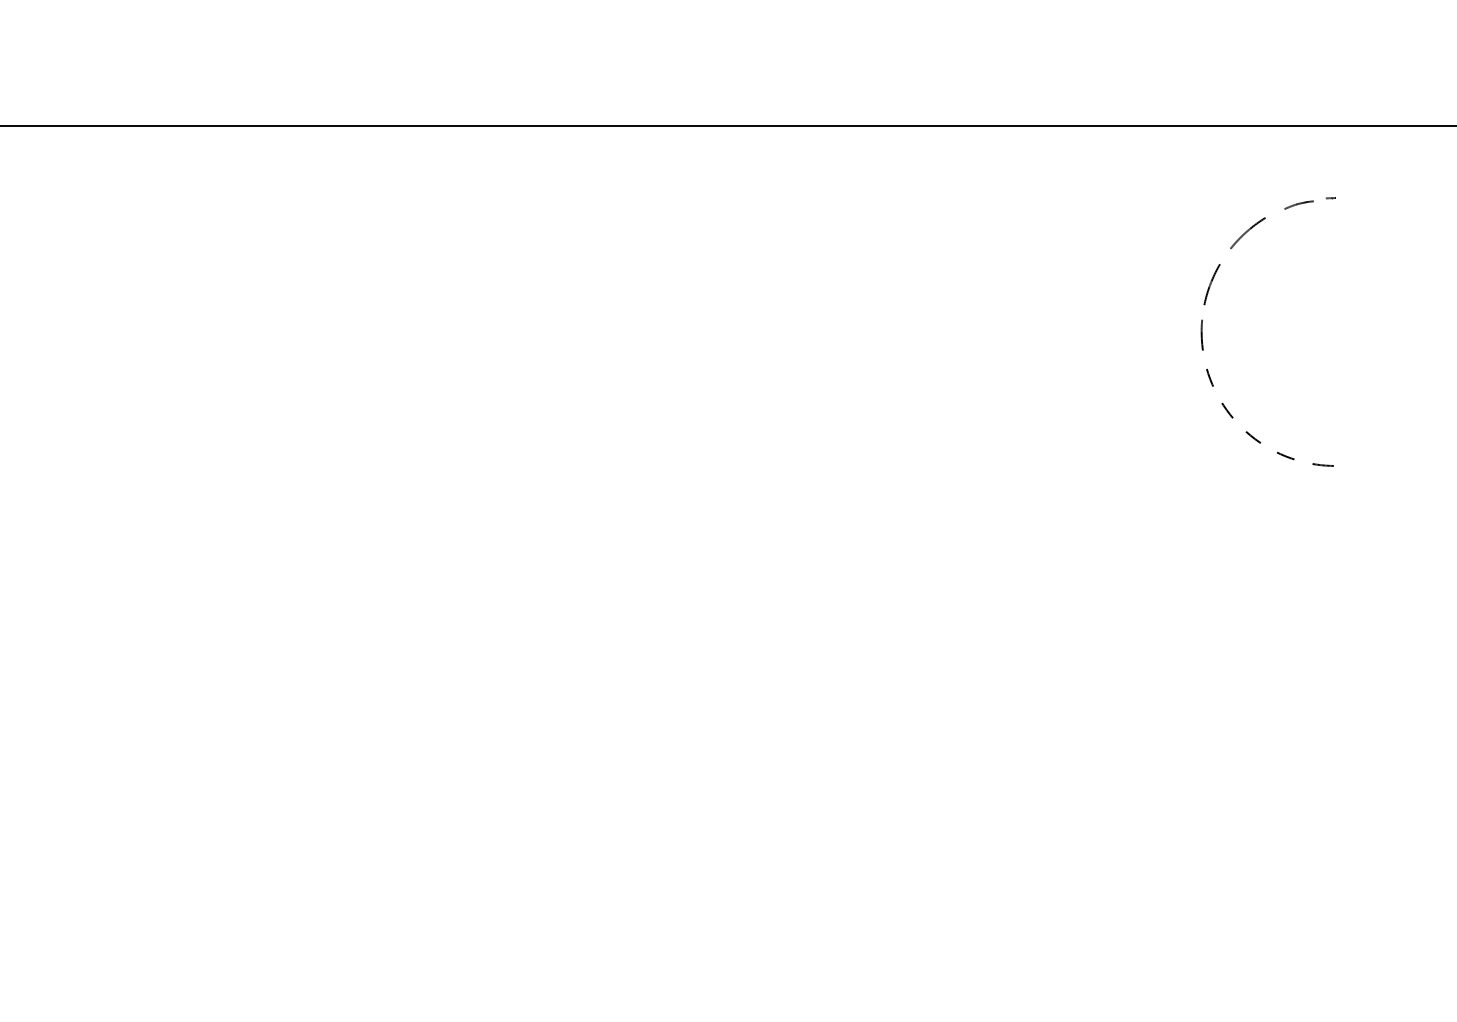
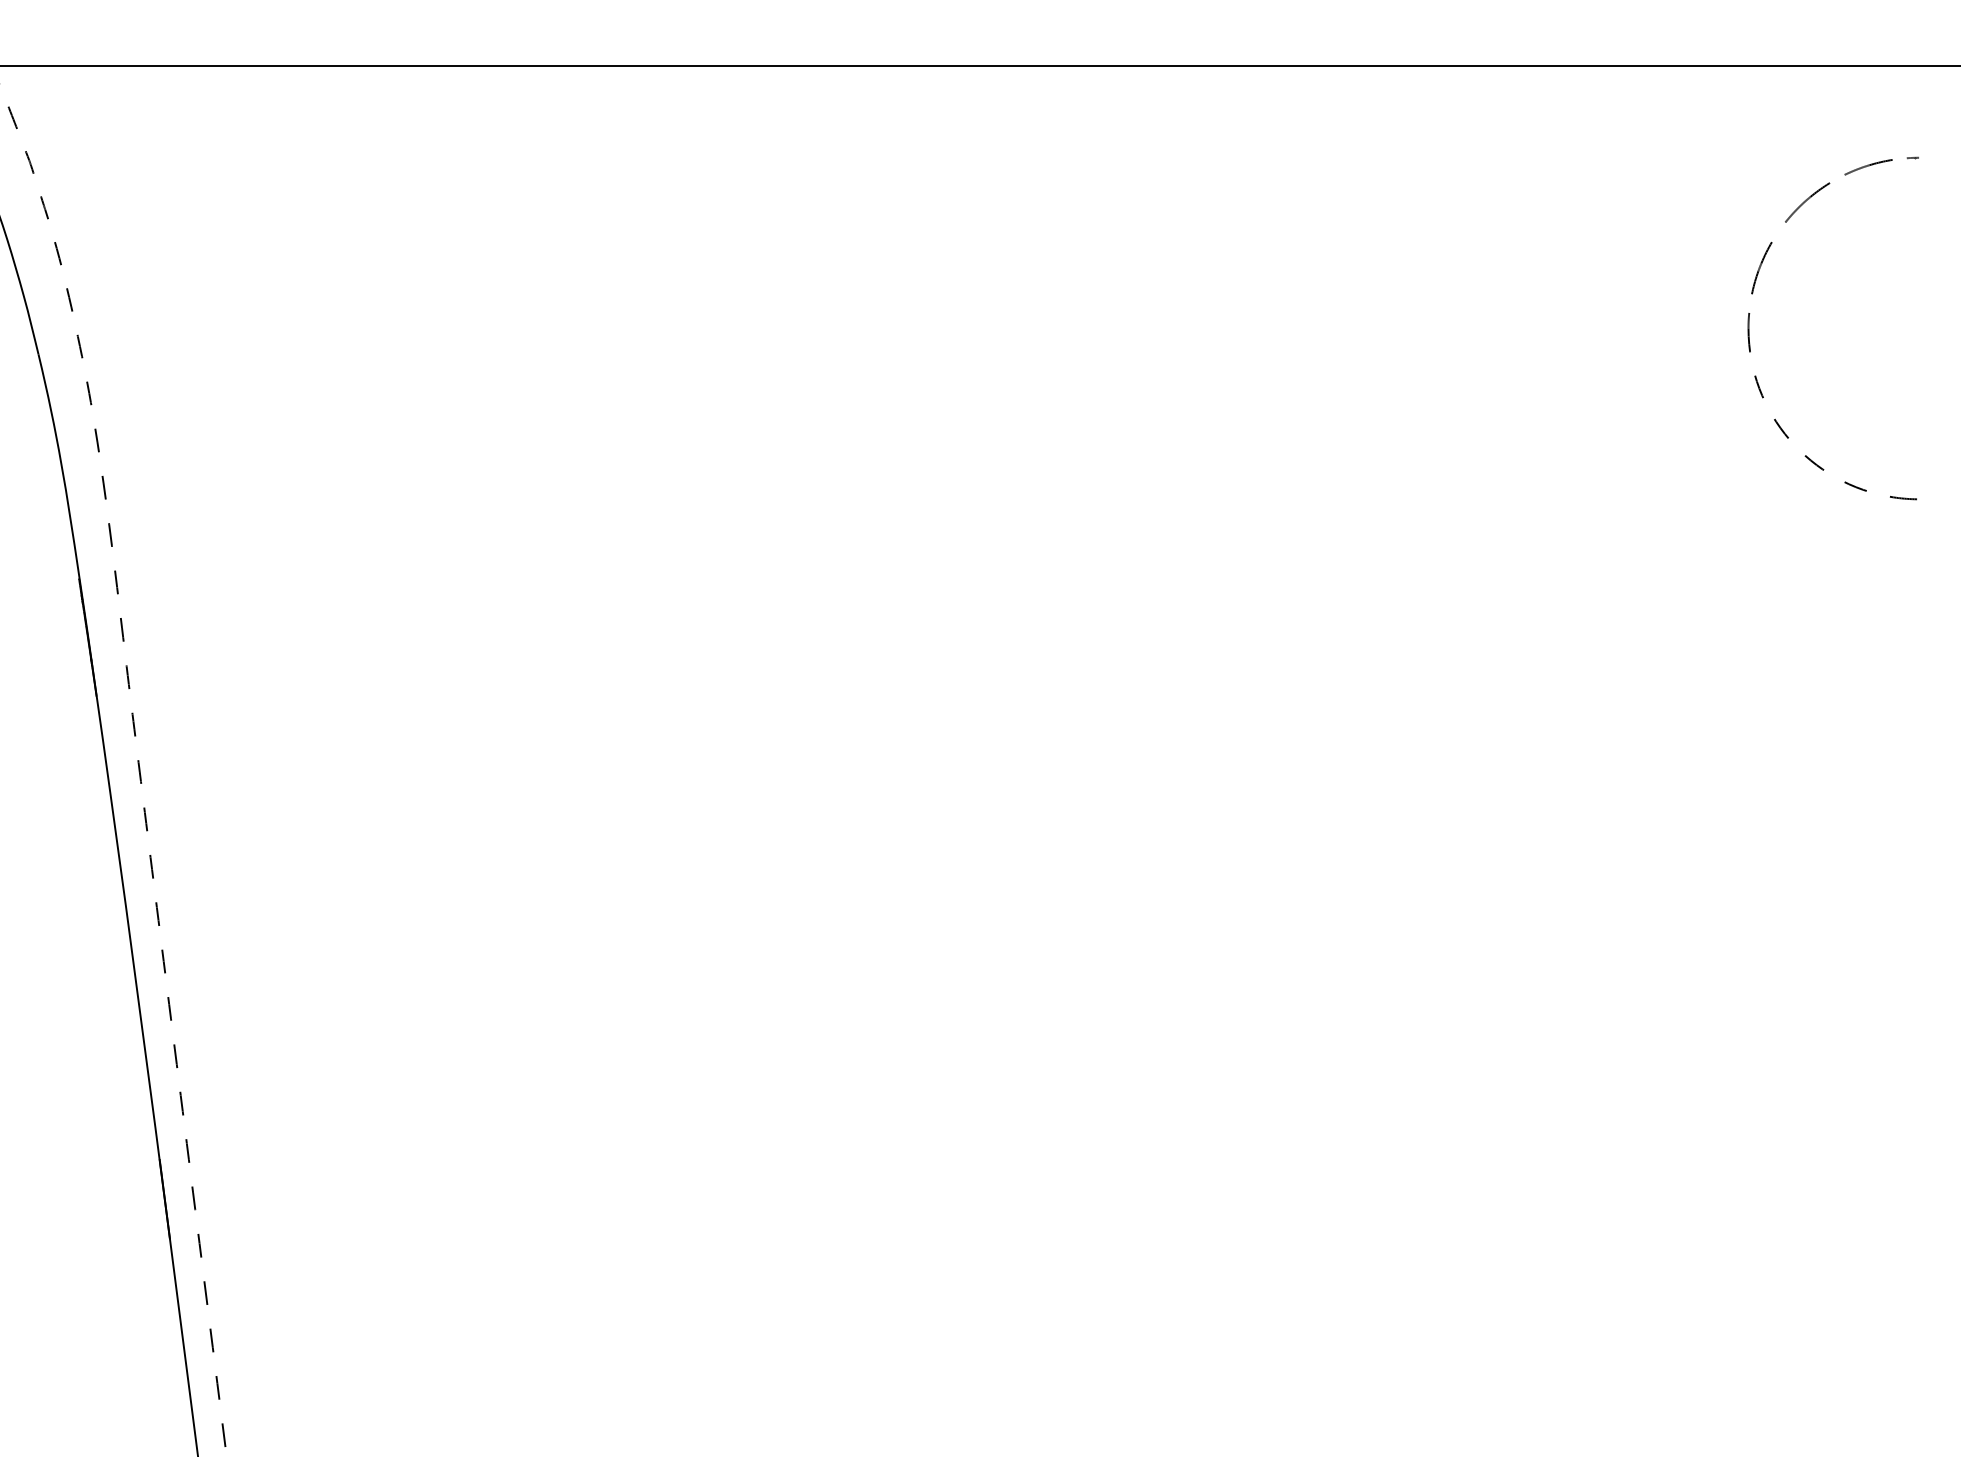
part: (1295, 205) -> (1868, 167), size x1.67

